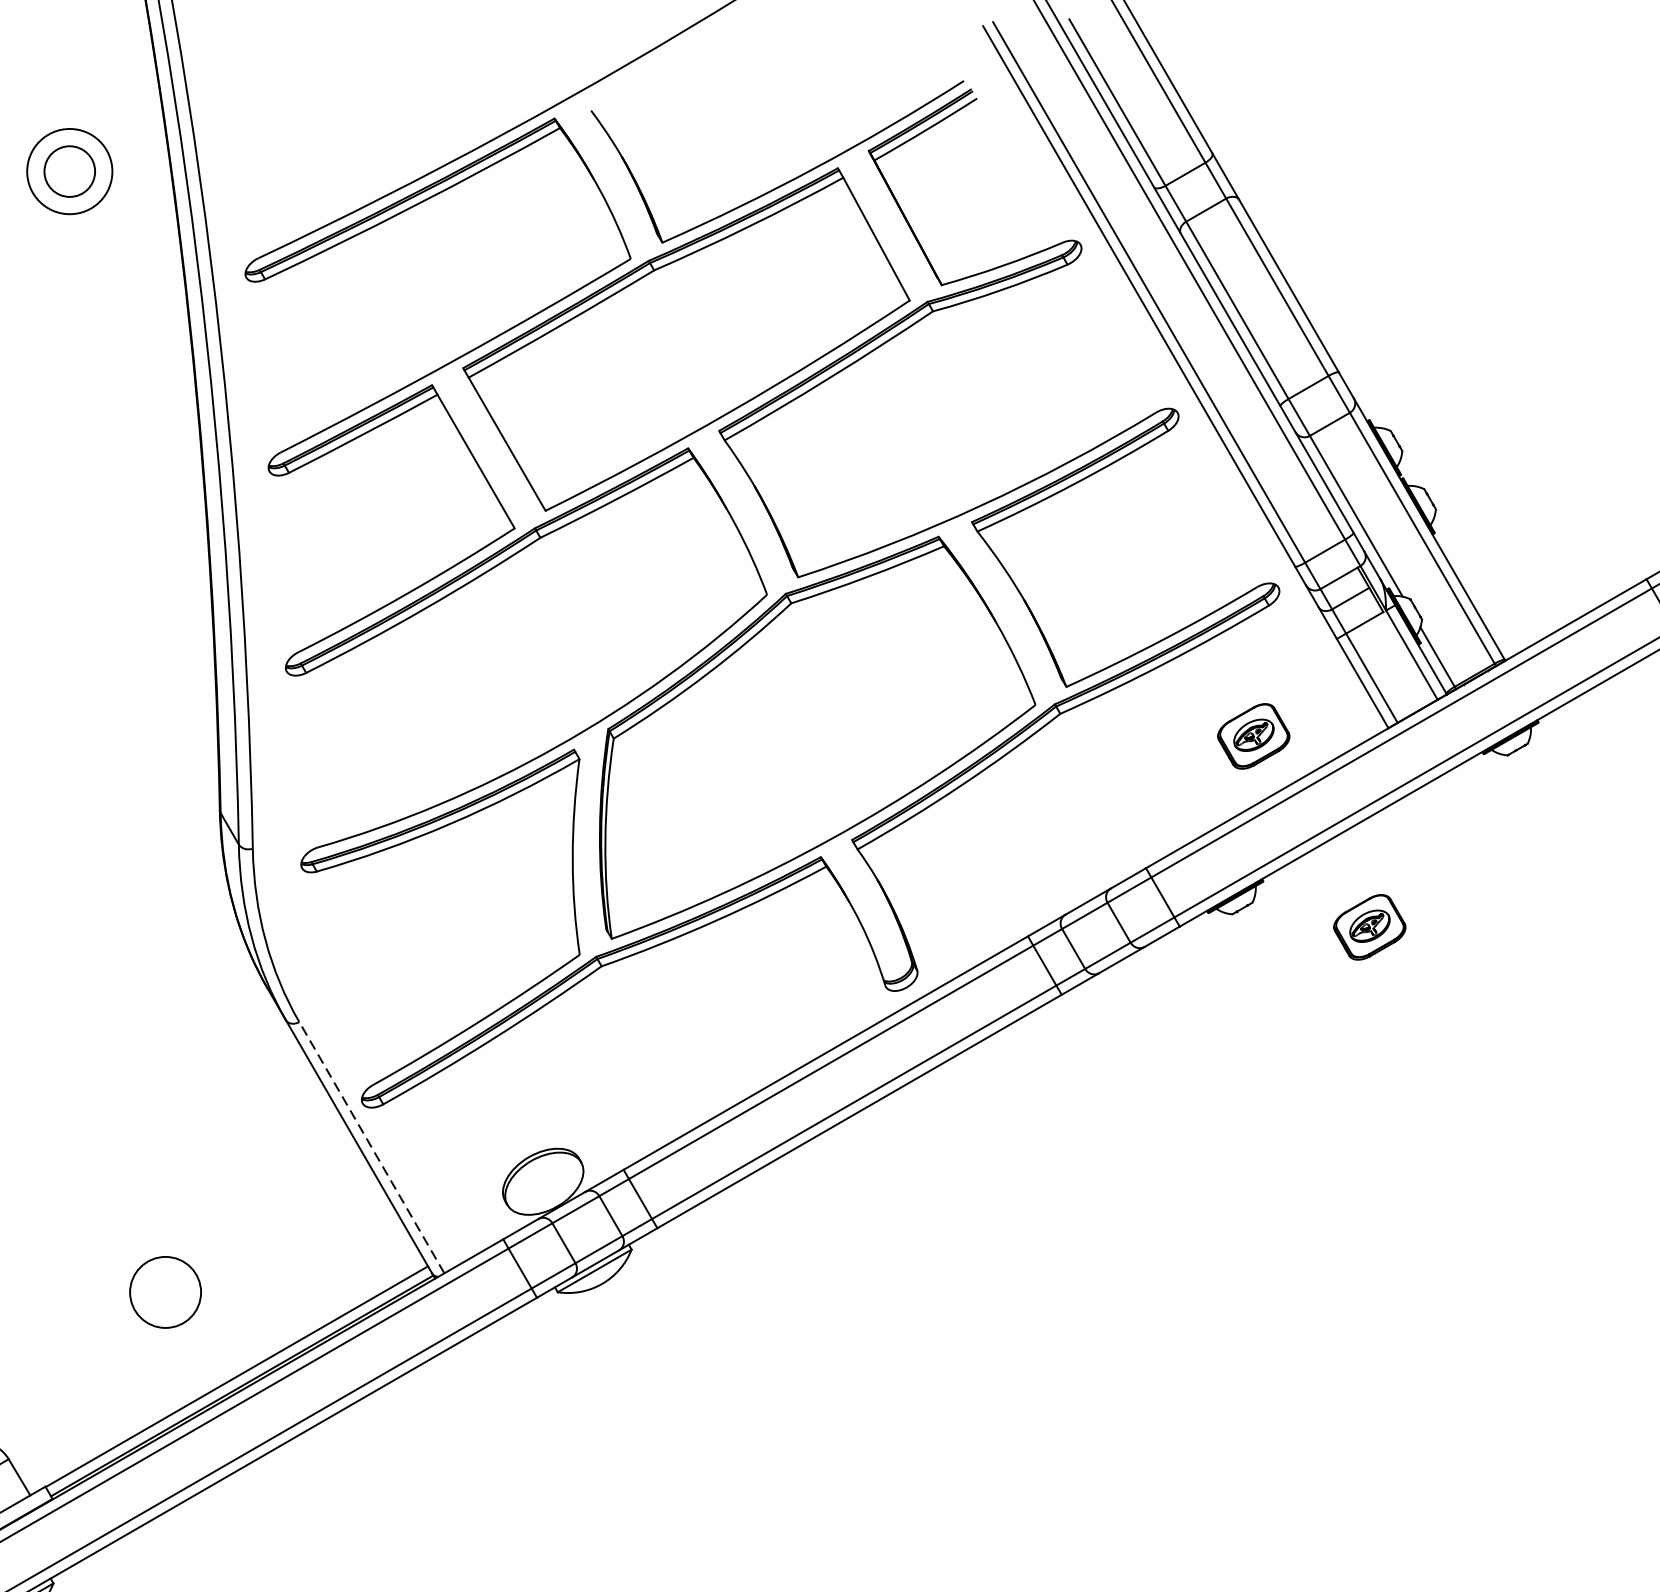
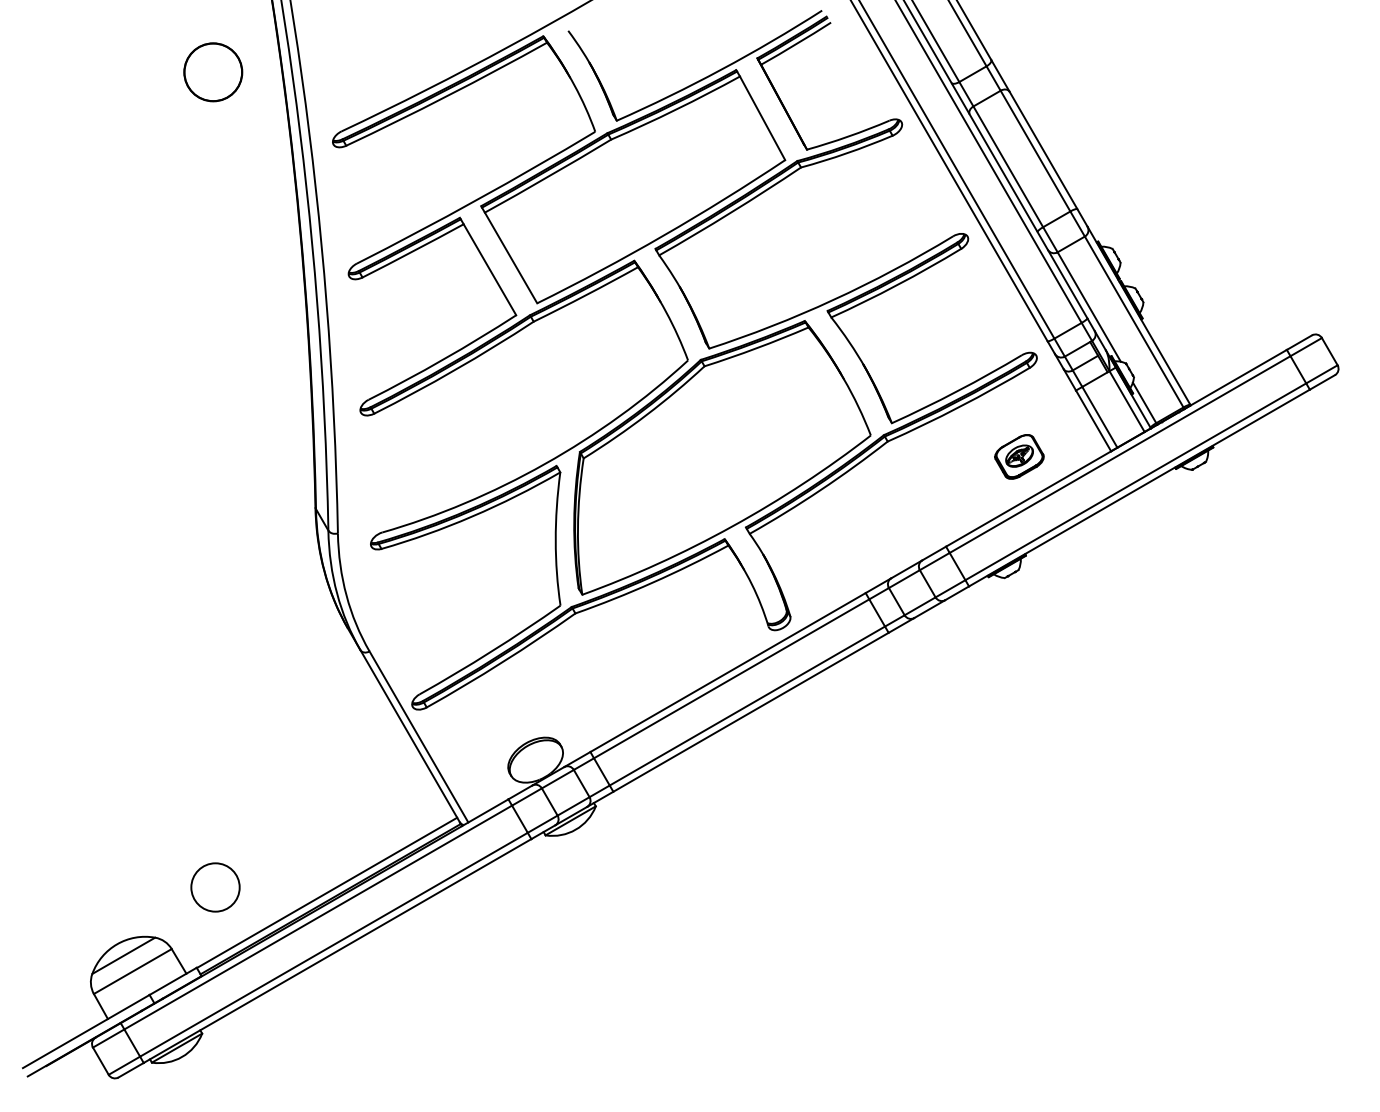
circle: (70, 171) -> (213, 72), size x1.67
part: (1369, 926) -> (1098, 586), removed
line: (371, 1147) -> (418, 736), dashed -> solid
circle: (165, 1292) -> (215, 887), moved

